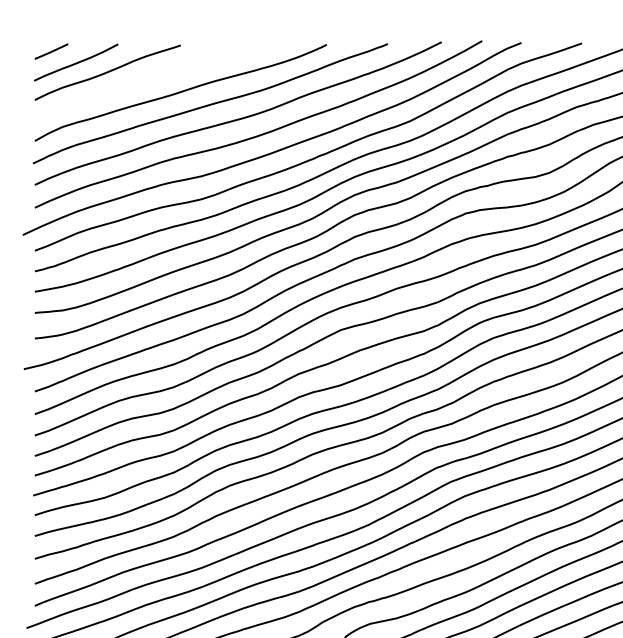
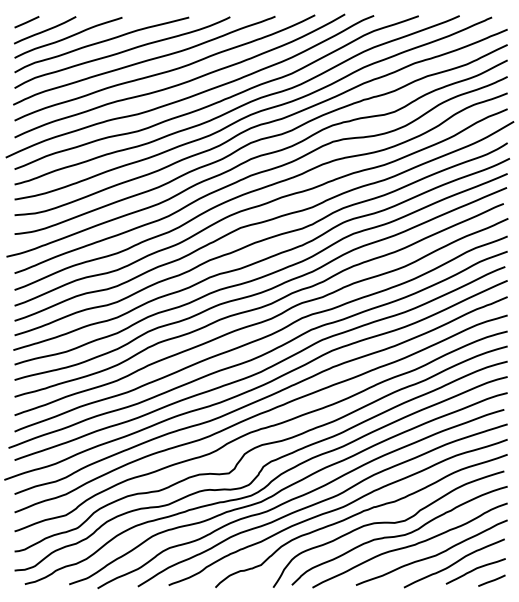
curve: (151, 80) -> (100, 43), added

